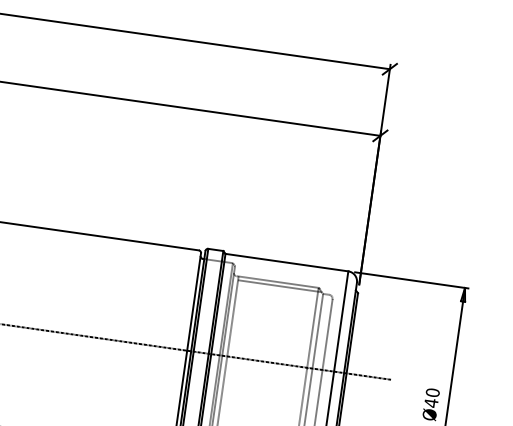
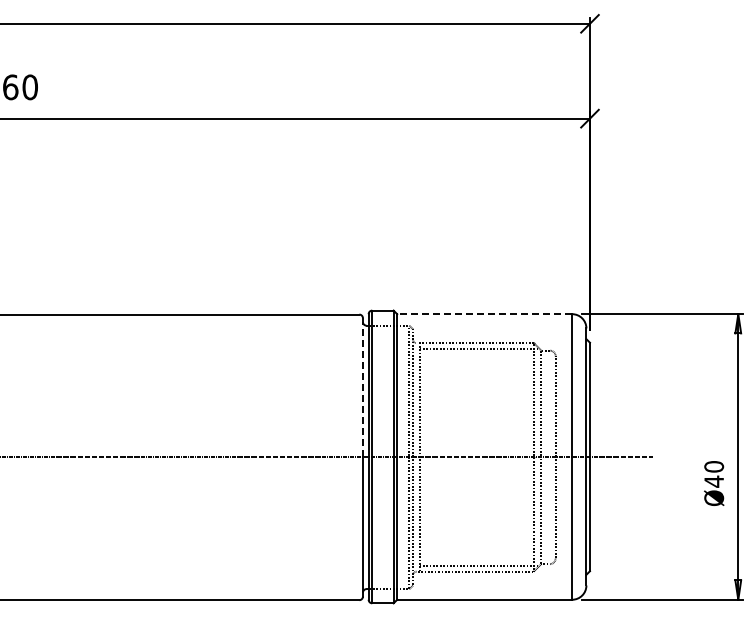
line: (286, 262) -> (484, 314), solid -> dashed
line: (193, 301) -> (362, 387), solid -> dashed

